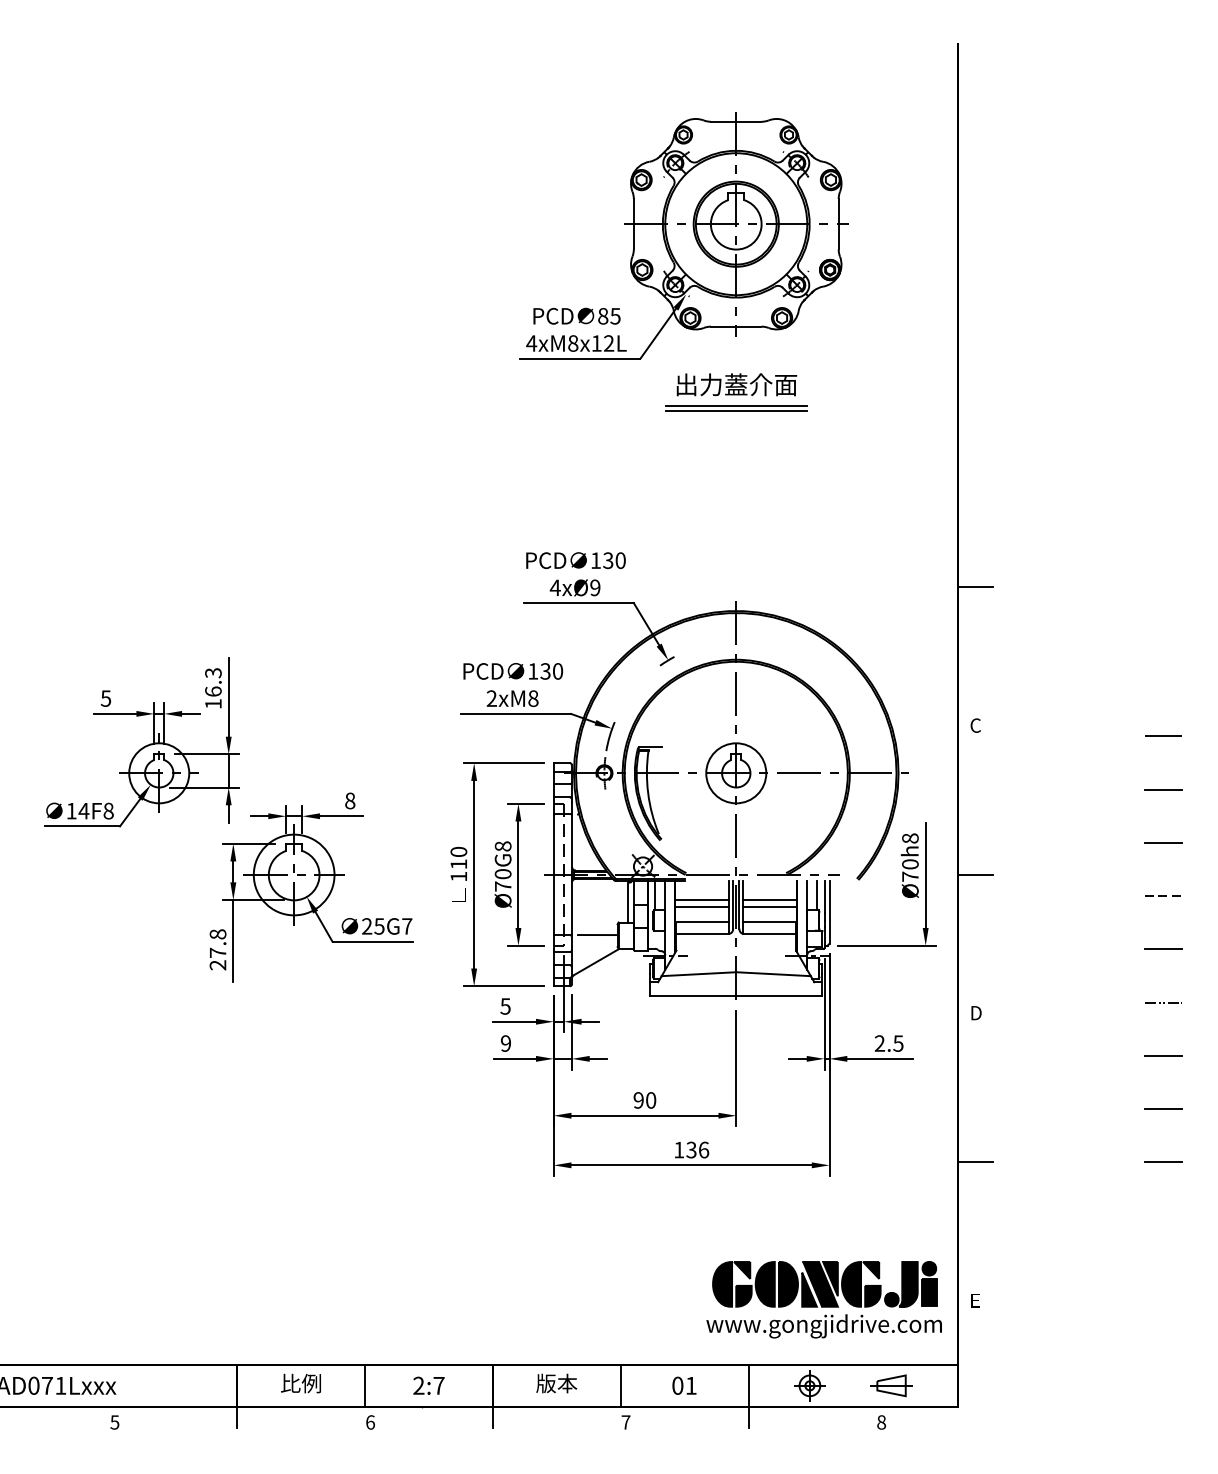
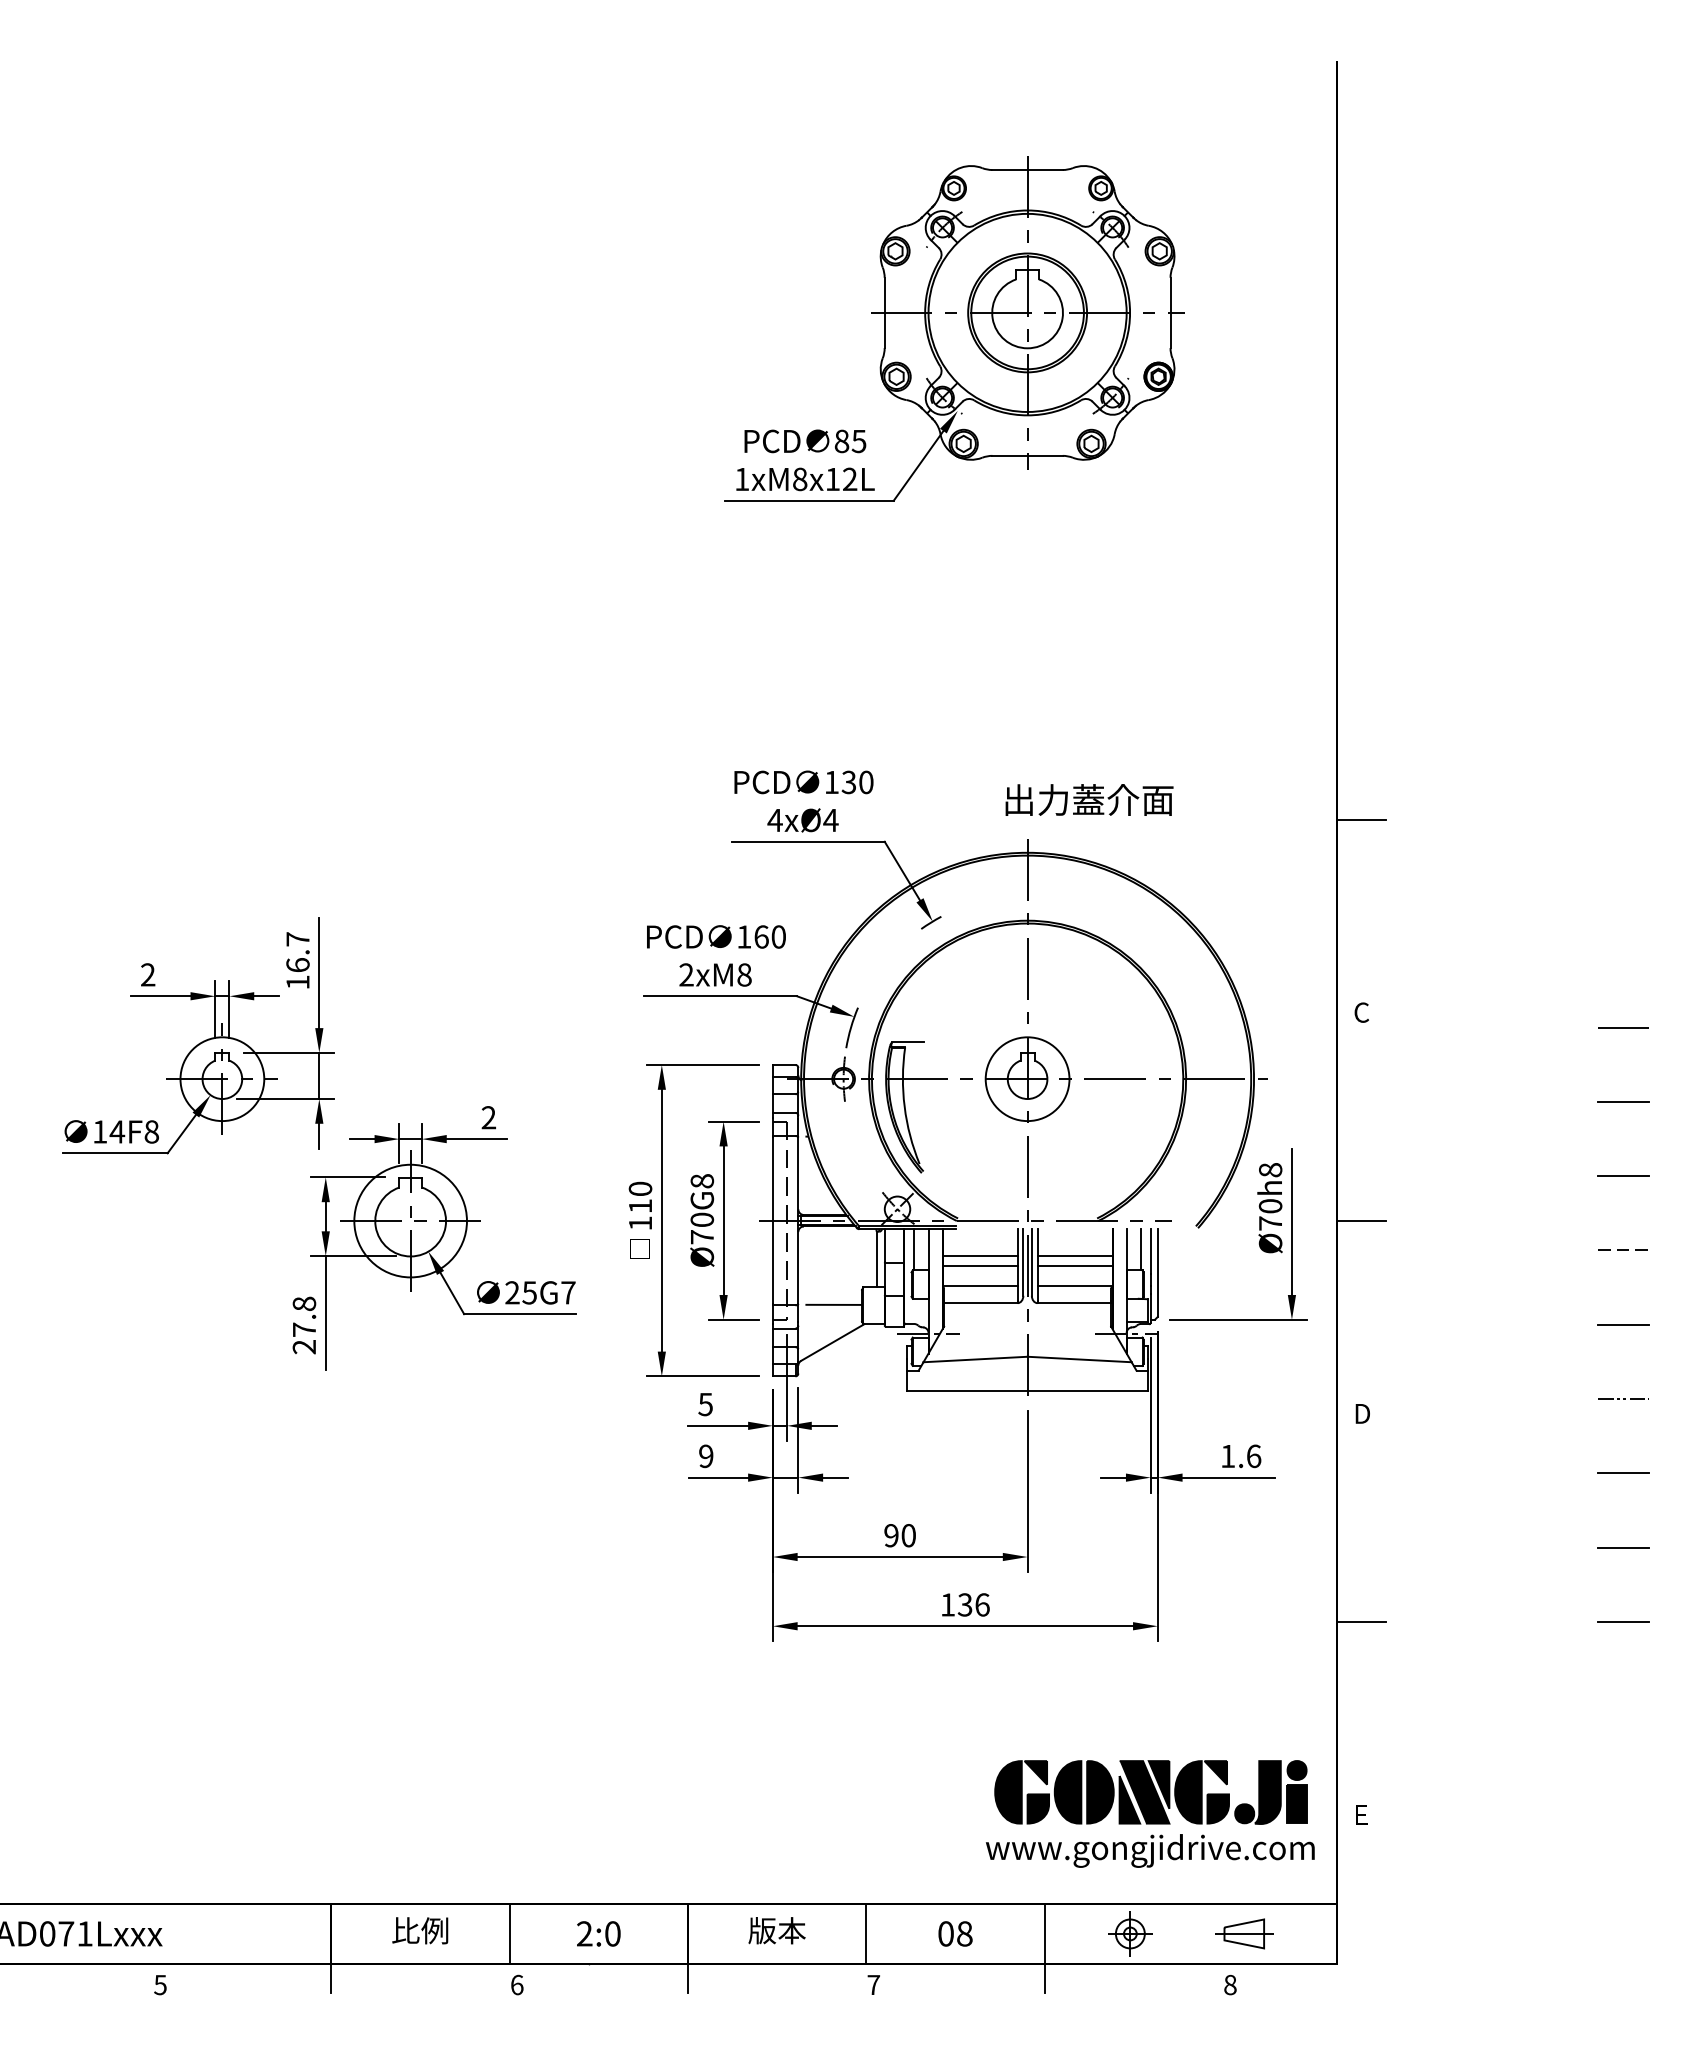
text: (531, 343) -> (741, 479), 4xM8x12L -> 1xM8x12L
text: (736, 384) -> (1089, 799), moved
line: (736, 405) -> (1027, 566), removed
line: (736, 410) -> (1027, 573), removed
text: (595, 587) -> (830, 820), 4xØ9 -> 4xØ4
text: (545, 671) -> (761, 936), 130 -> 160
text: (213, 673) -> (297, 939), 16.3 -> 16.7
text: (105, 698) -> (147, 974), 5 -> 2
text: (349, 800) -> (488, 1117), 8 -> 2
text: (889, 1043) -> (1241, 1456), 2.5 -> 1.6
text: (438, 1385) -> (612, 1933), 2:7 -> 2:0
text: (691, 1385) -> (964, 1933), 01 -> 08

